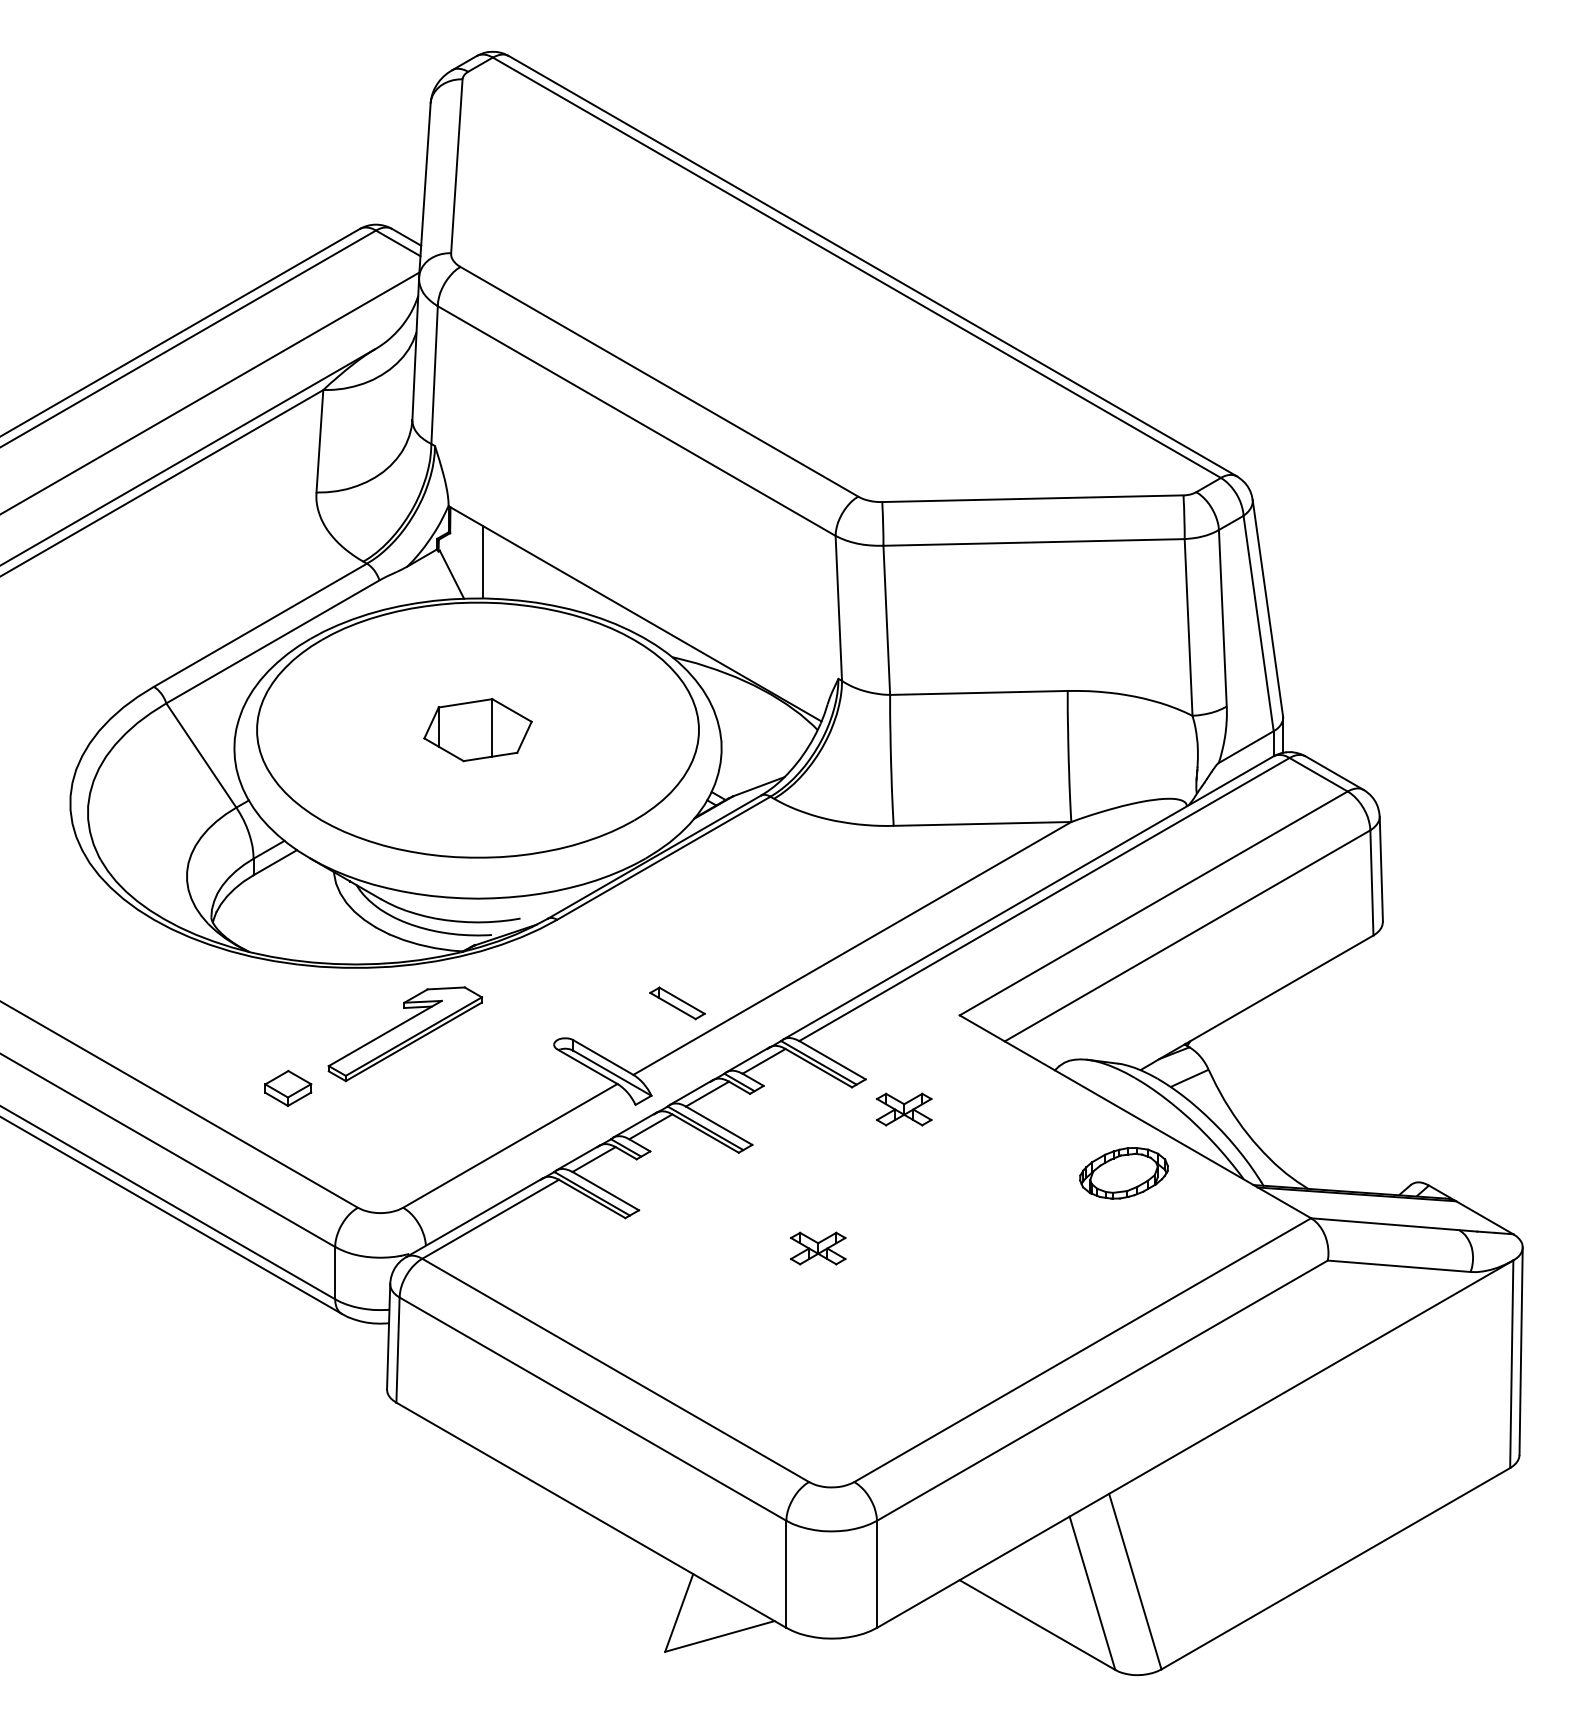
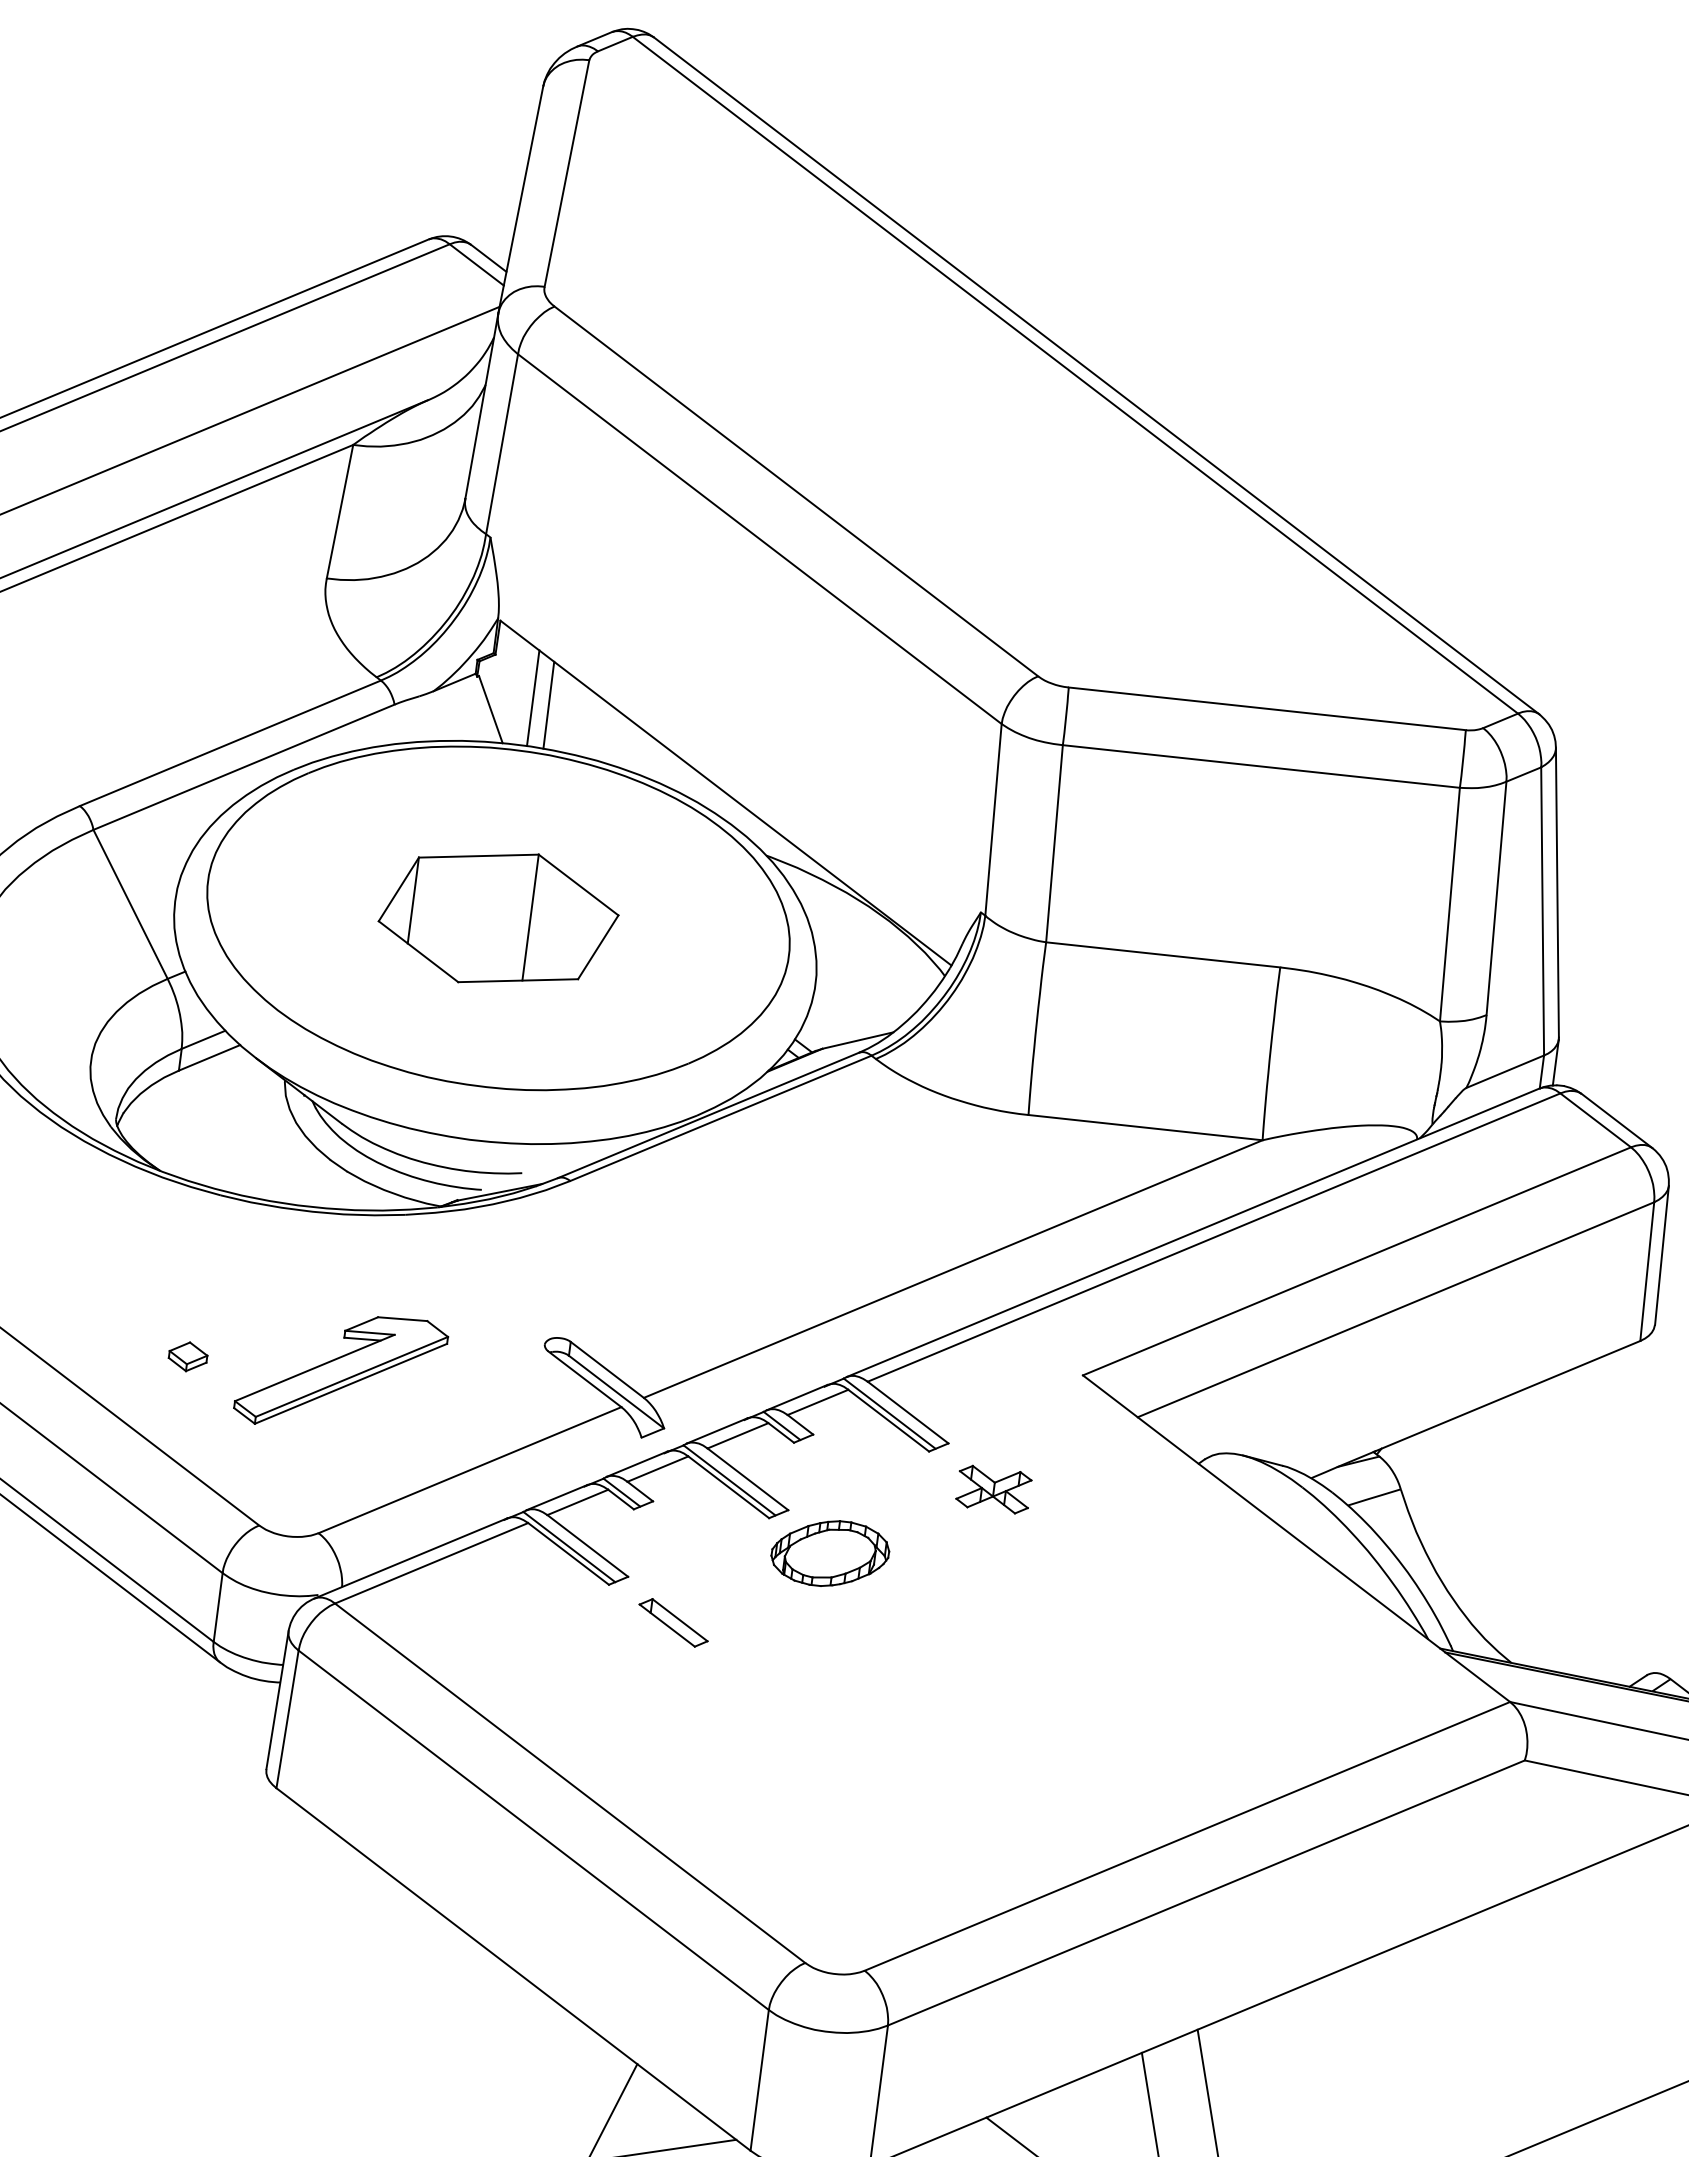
line: (494, 565) -> (548, 704), added
part: (477, 729) -> (497, 917), size x1.67
part: (677, 1003) -> (673, 1623), moved
part: (404, 1034) -> (339, 1372), moved
part: (288, 1088) -> (188, 1356), size x0.62
part: (1123, 1173) -> (829, 1553), moved
part: (818, 1248) -> (857, 1657), removed

